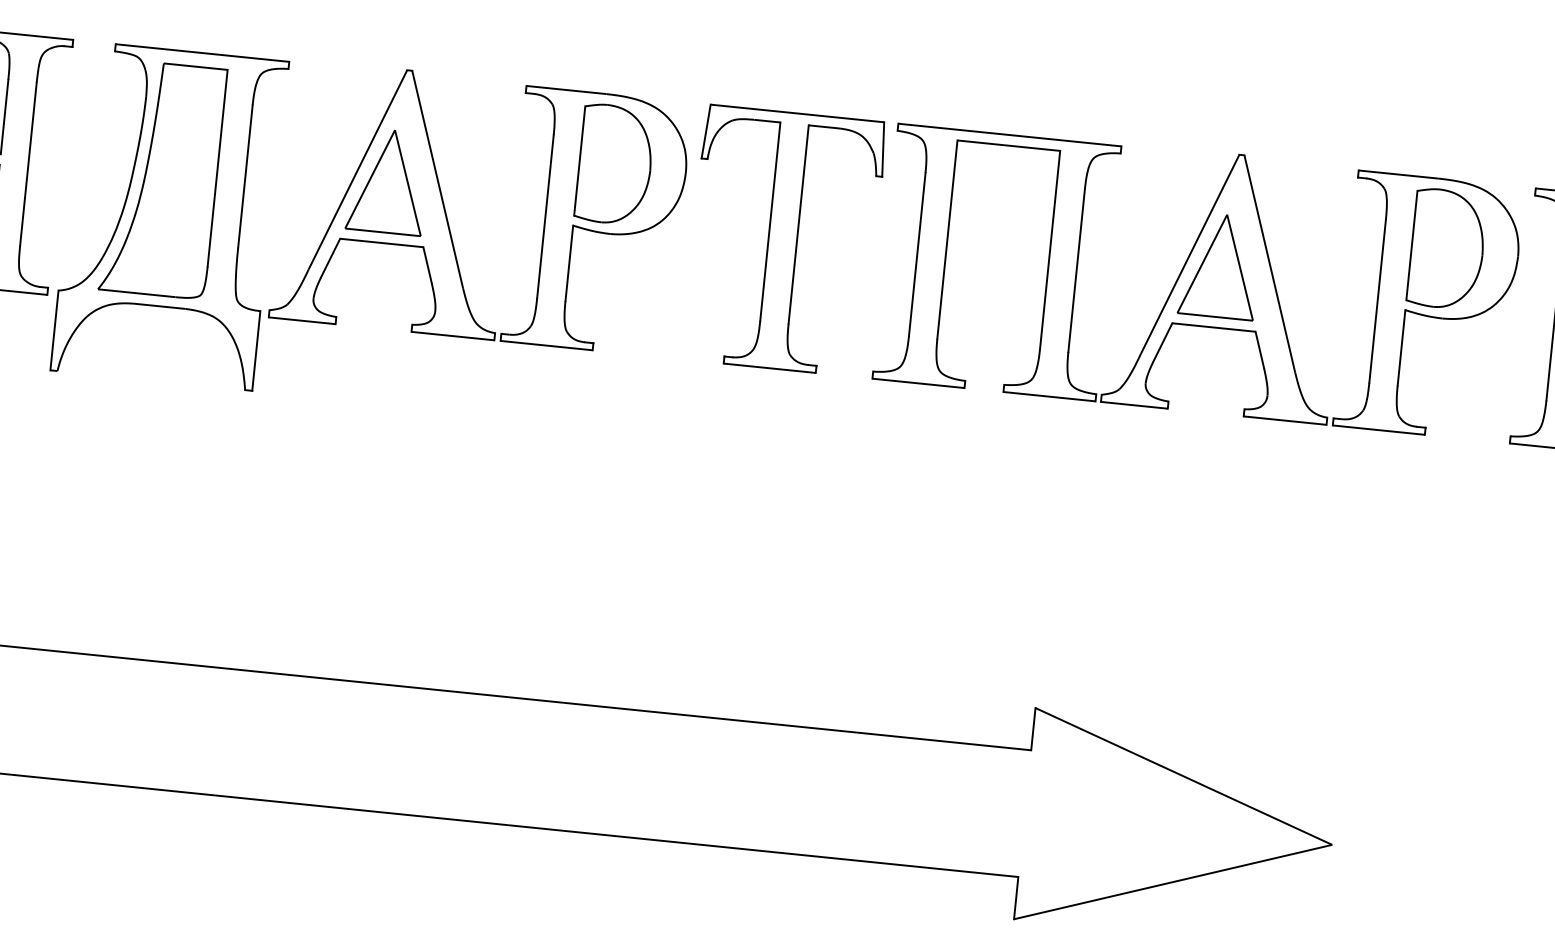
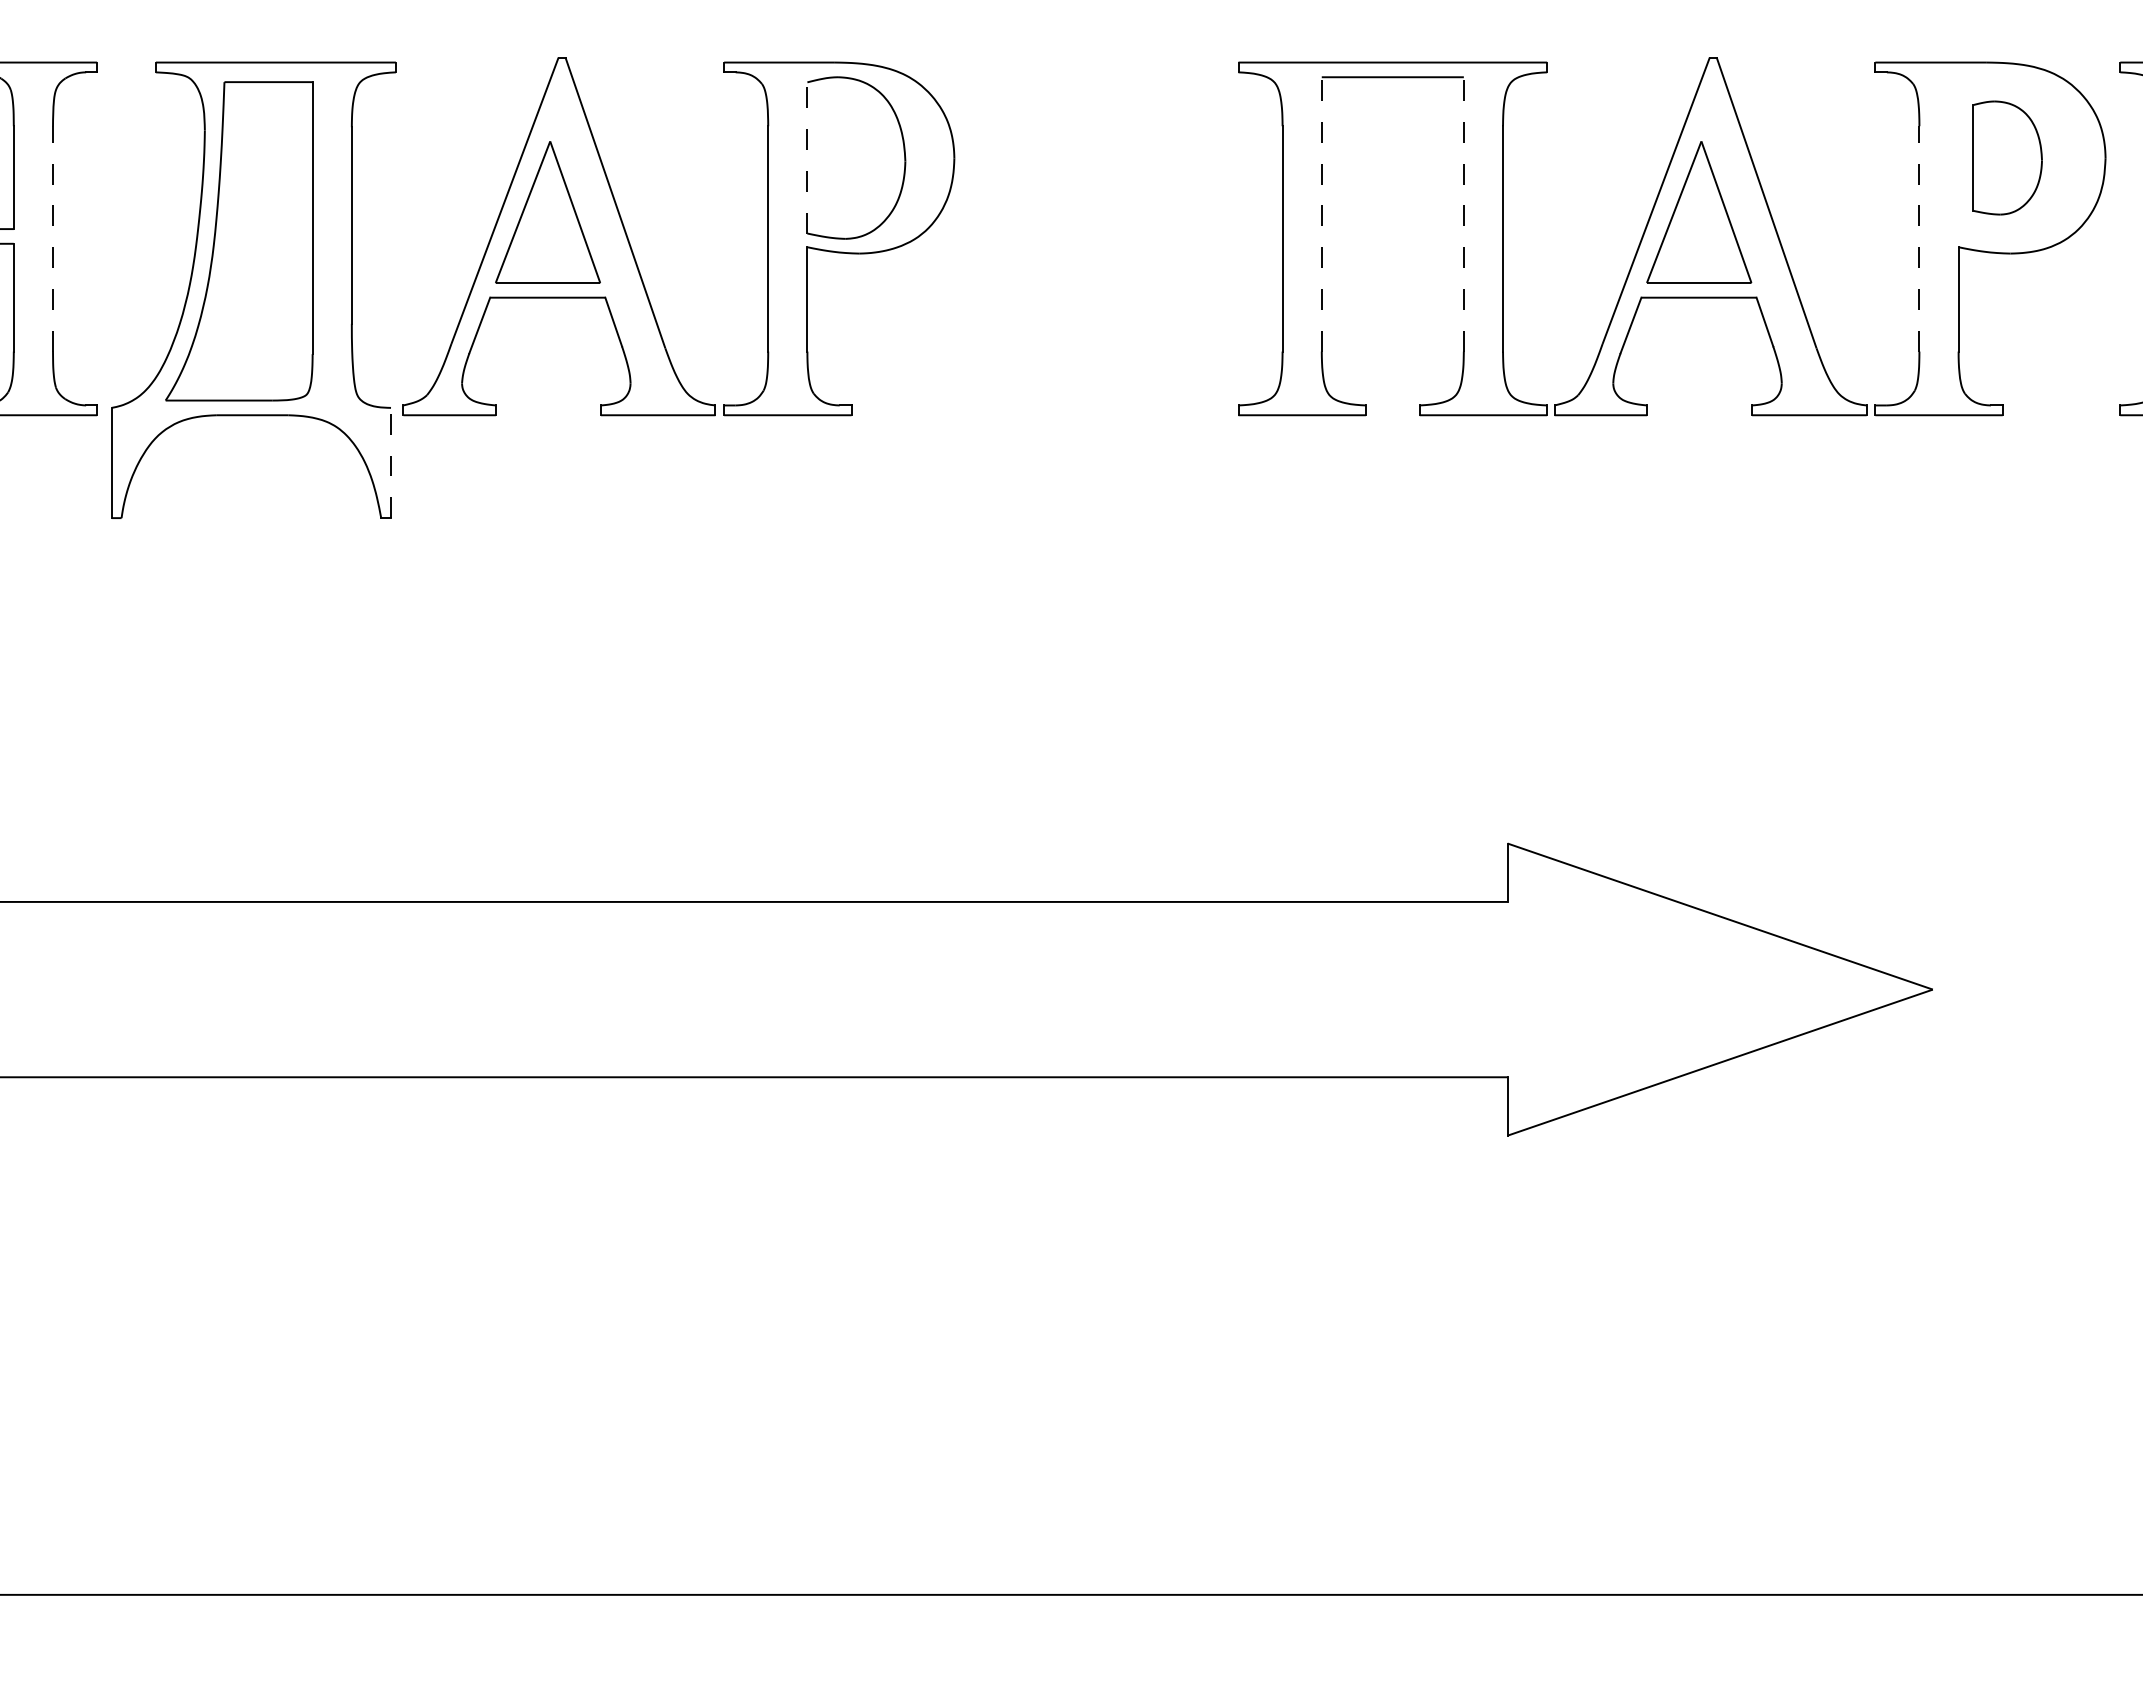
line: (579, 160) -> (807, 157), solid -> dashed
line: (28, 163) -> (53, 238), solid -> dashed
line: (947, 238) -> (1321, 213), solid -> dashed
part: (784, 240) -> (1098, 238), removed
part: (1447, 248) -> (2007, 157), size x0.7
line: (1049, 249) -> (1463, 213), solid -> dashed
line: (1377, 300) -> (1919, 238), solid -> dashed
line: (256, 350) -> (391, 462), solid -> dashed

